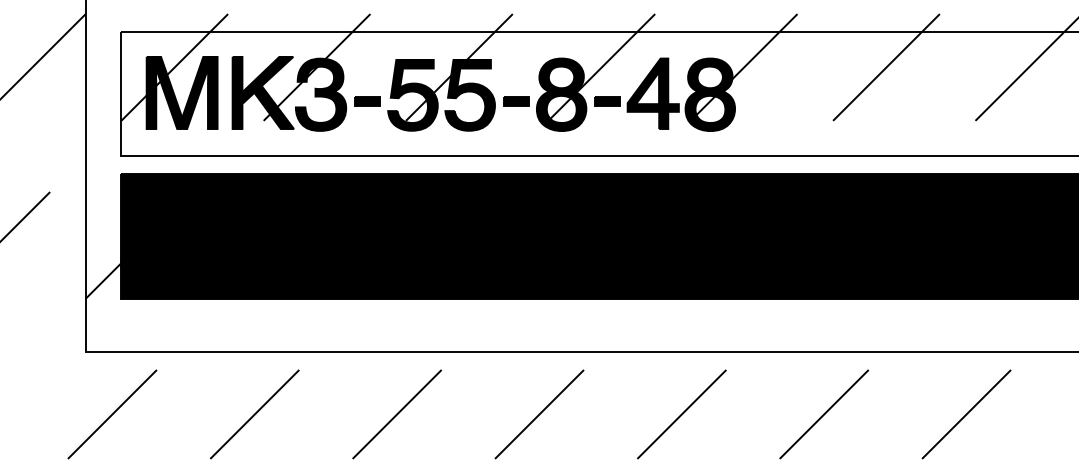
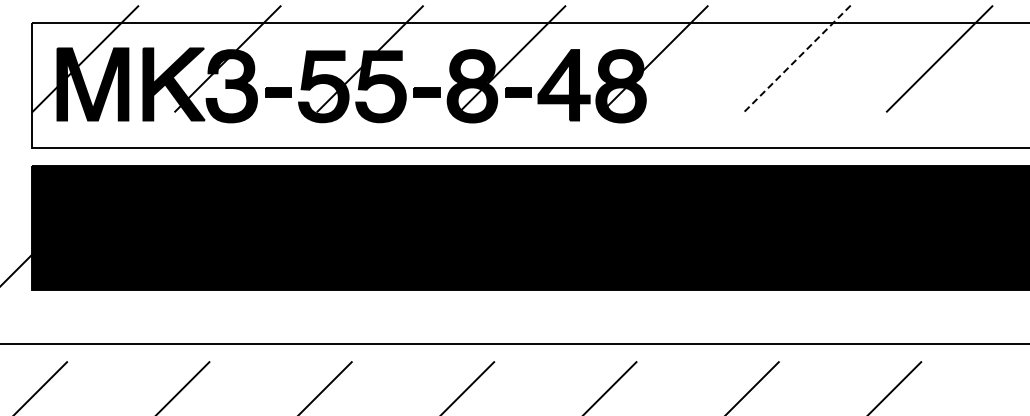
line: (886, 67) -> (797, 58), solid -> dashed

